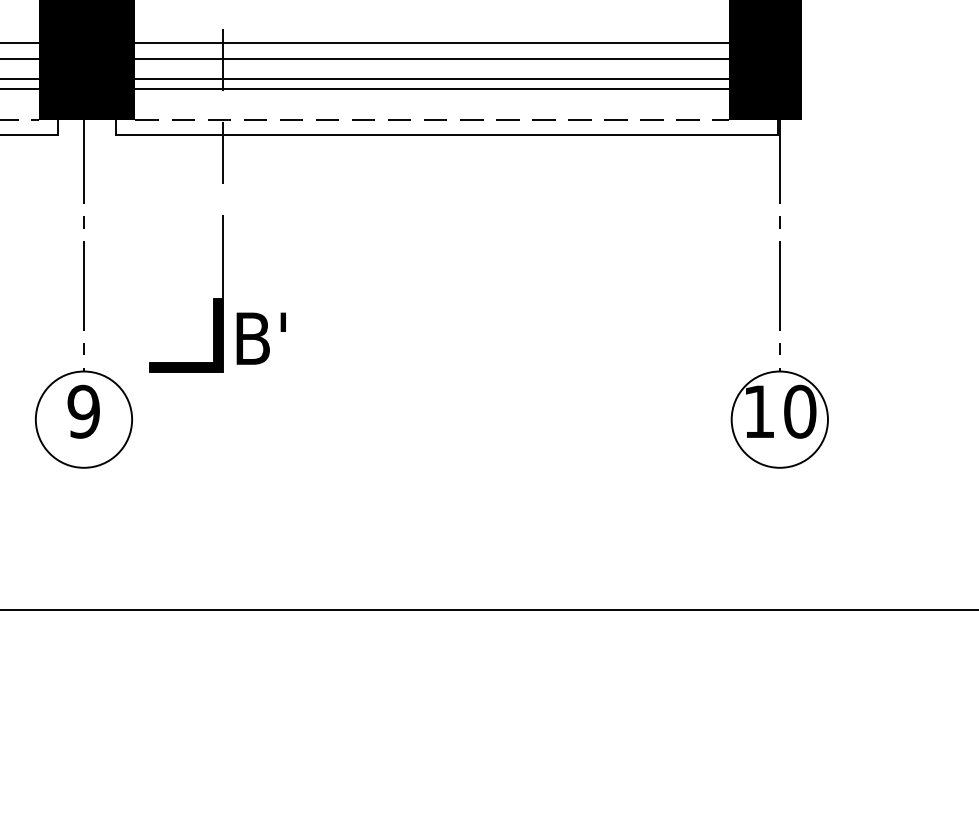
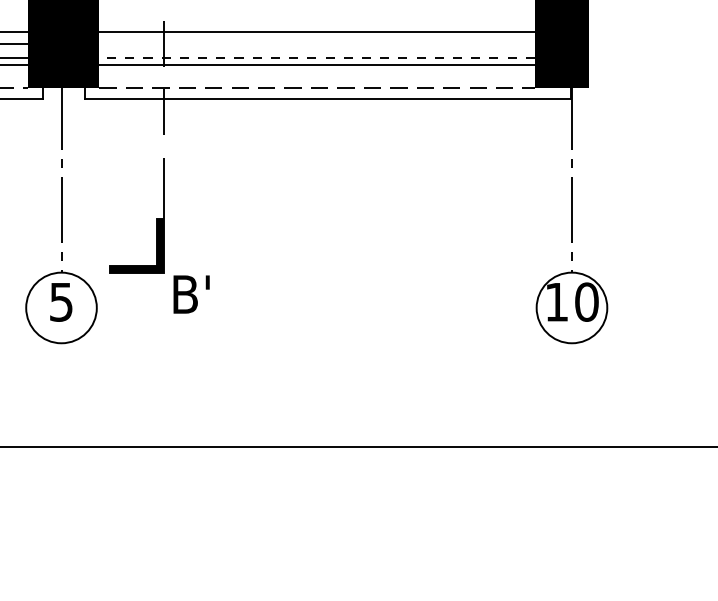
line: (431, 59) -> (316, 43), removed
line: (432, 78) -> (317, 57), solid -> dashed
text: (261, 338) -> (191, 294), moved
text: (83, 410) -> (61, 301), 9 -> 5

